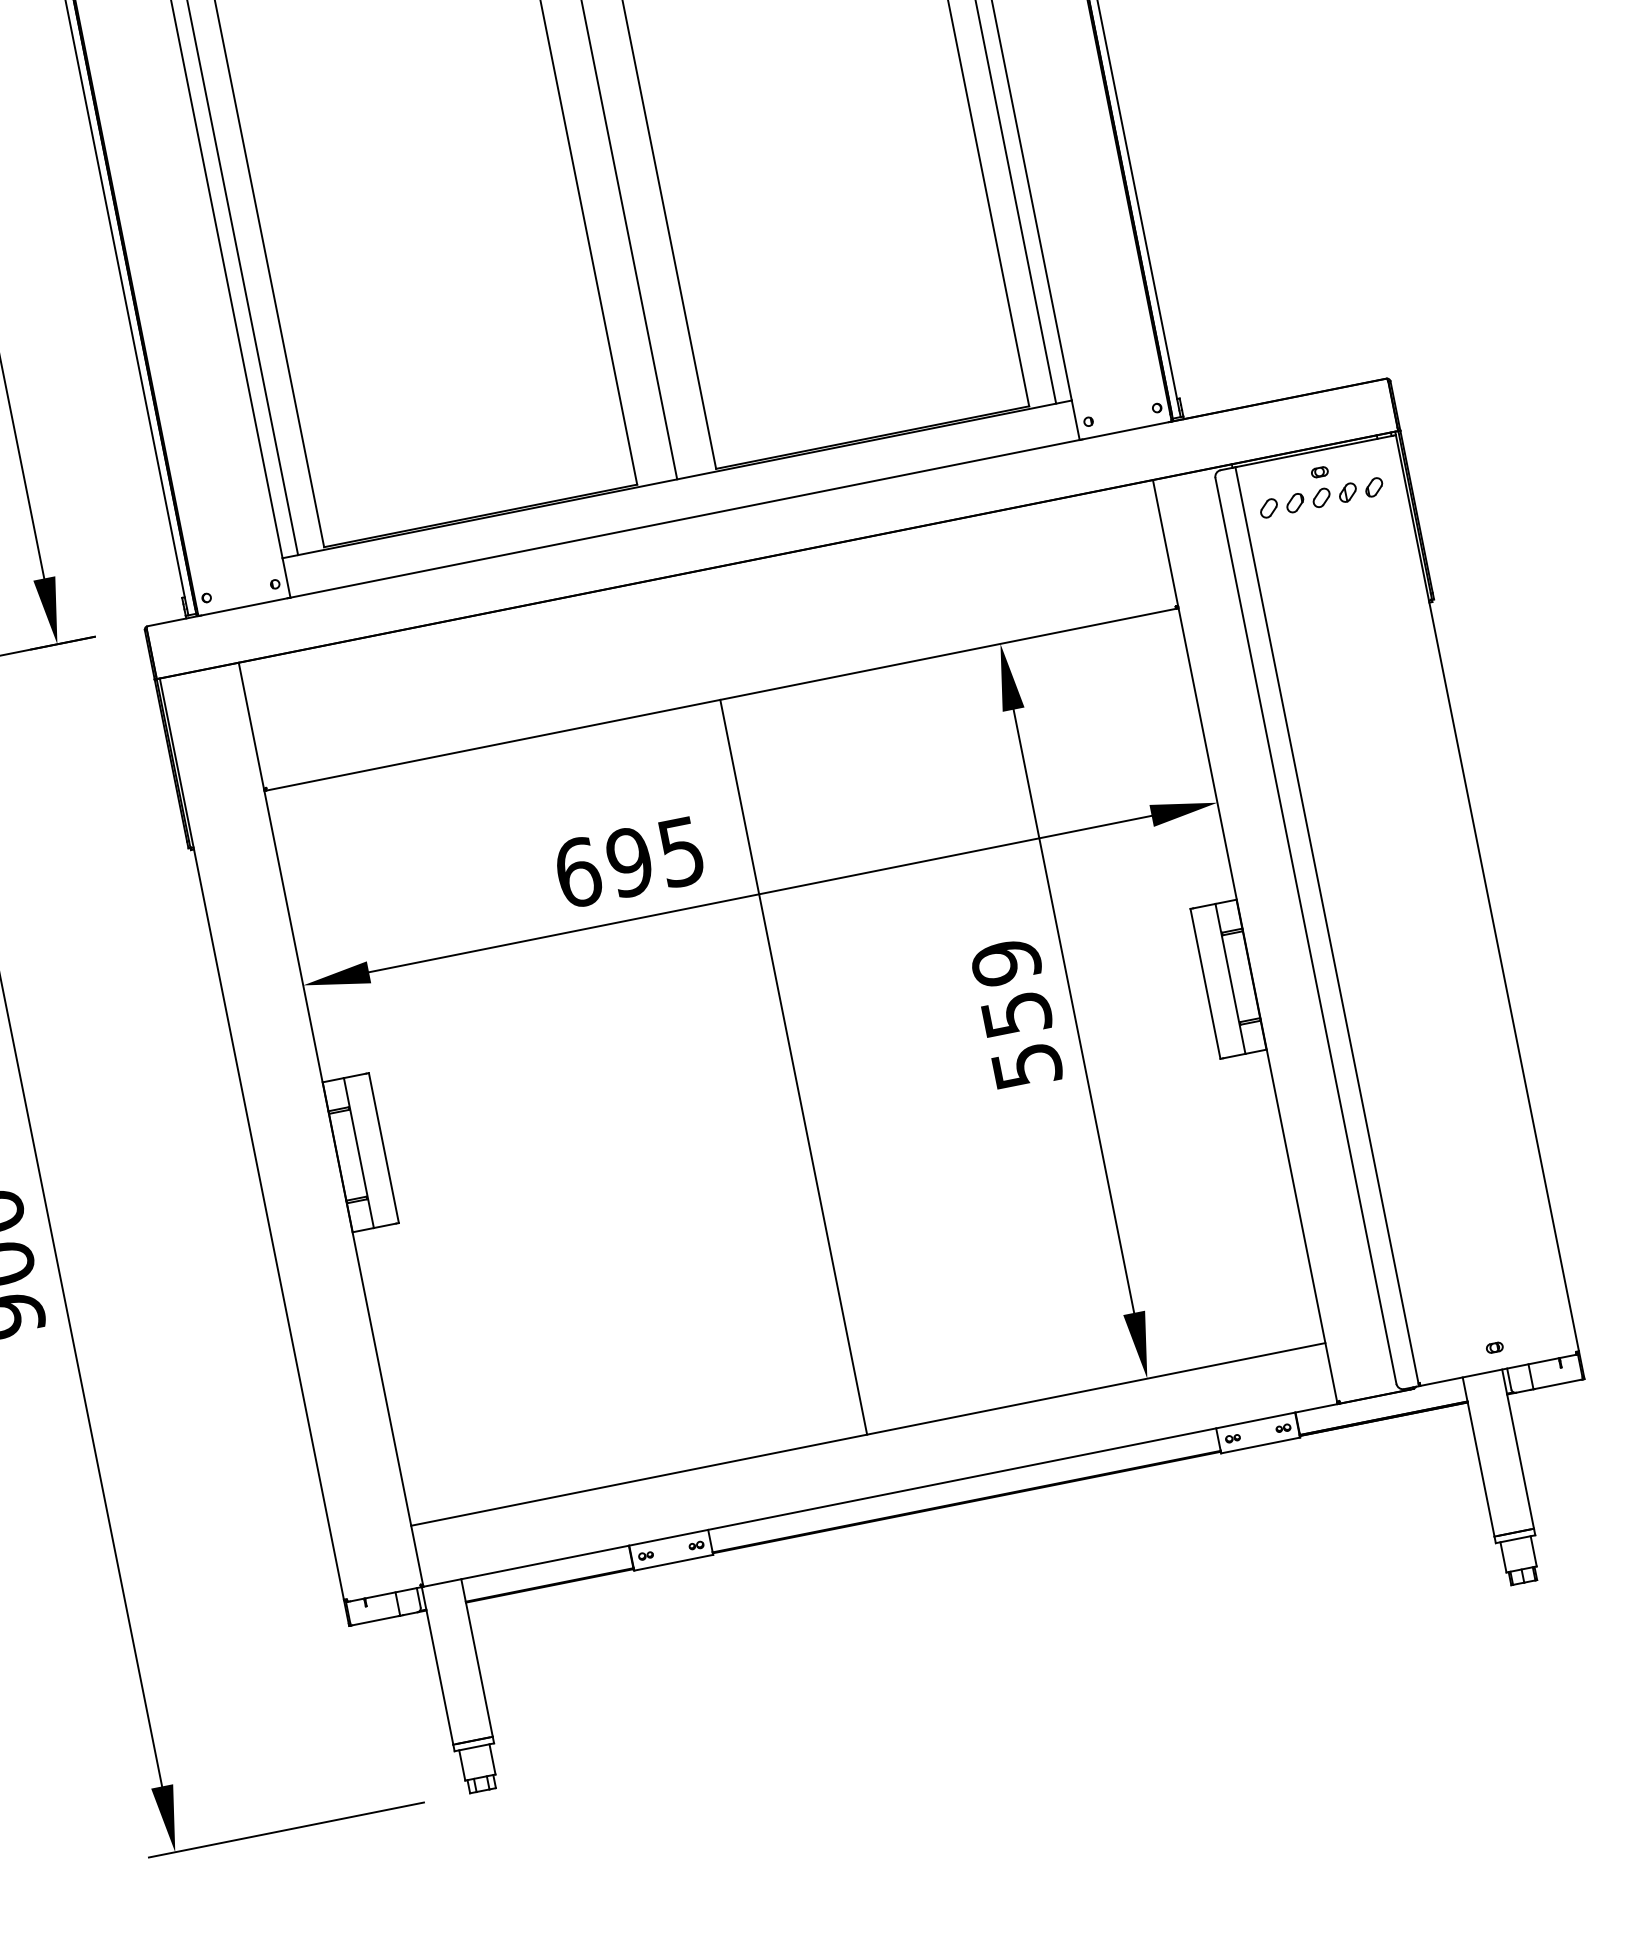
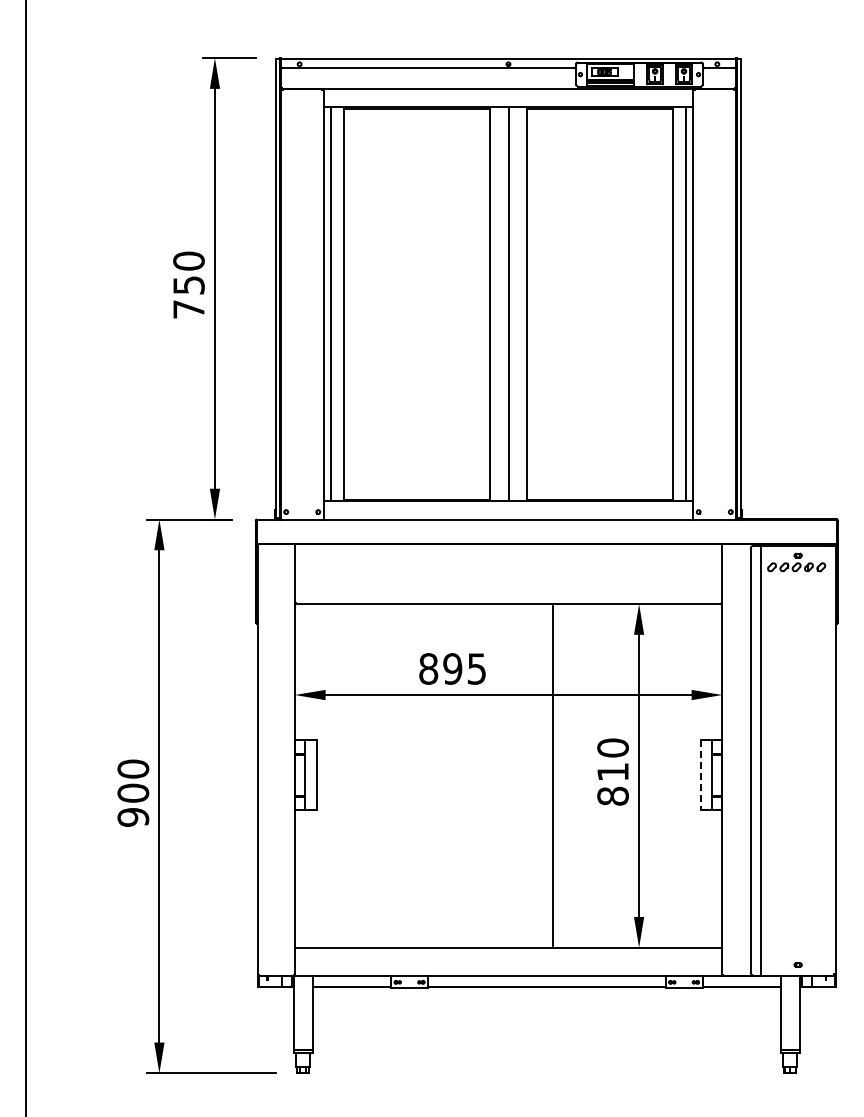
text: (577, 871) -> (428, 668), 695 -> 895
line: (1204, 984) -> (700, 775), solid -> dashed
text: (1015, 1013) -> (612, 771), 559 -> 810
line: (794, 1066) -> (553, 775), moved

